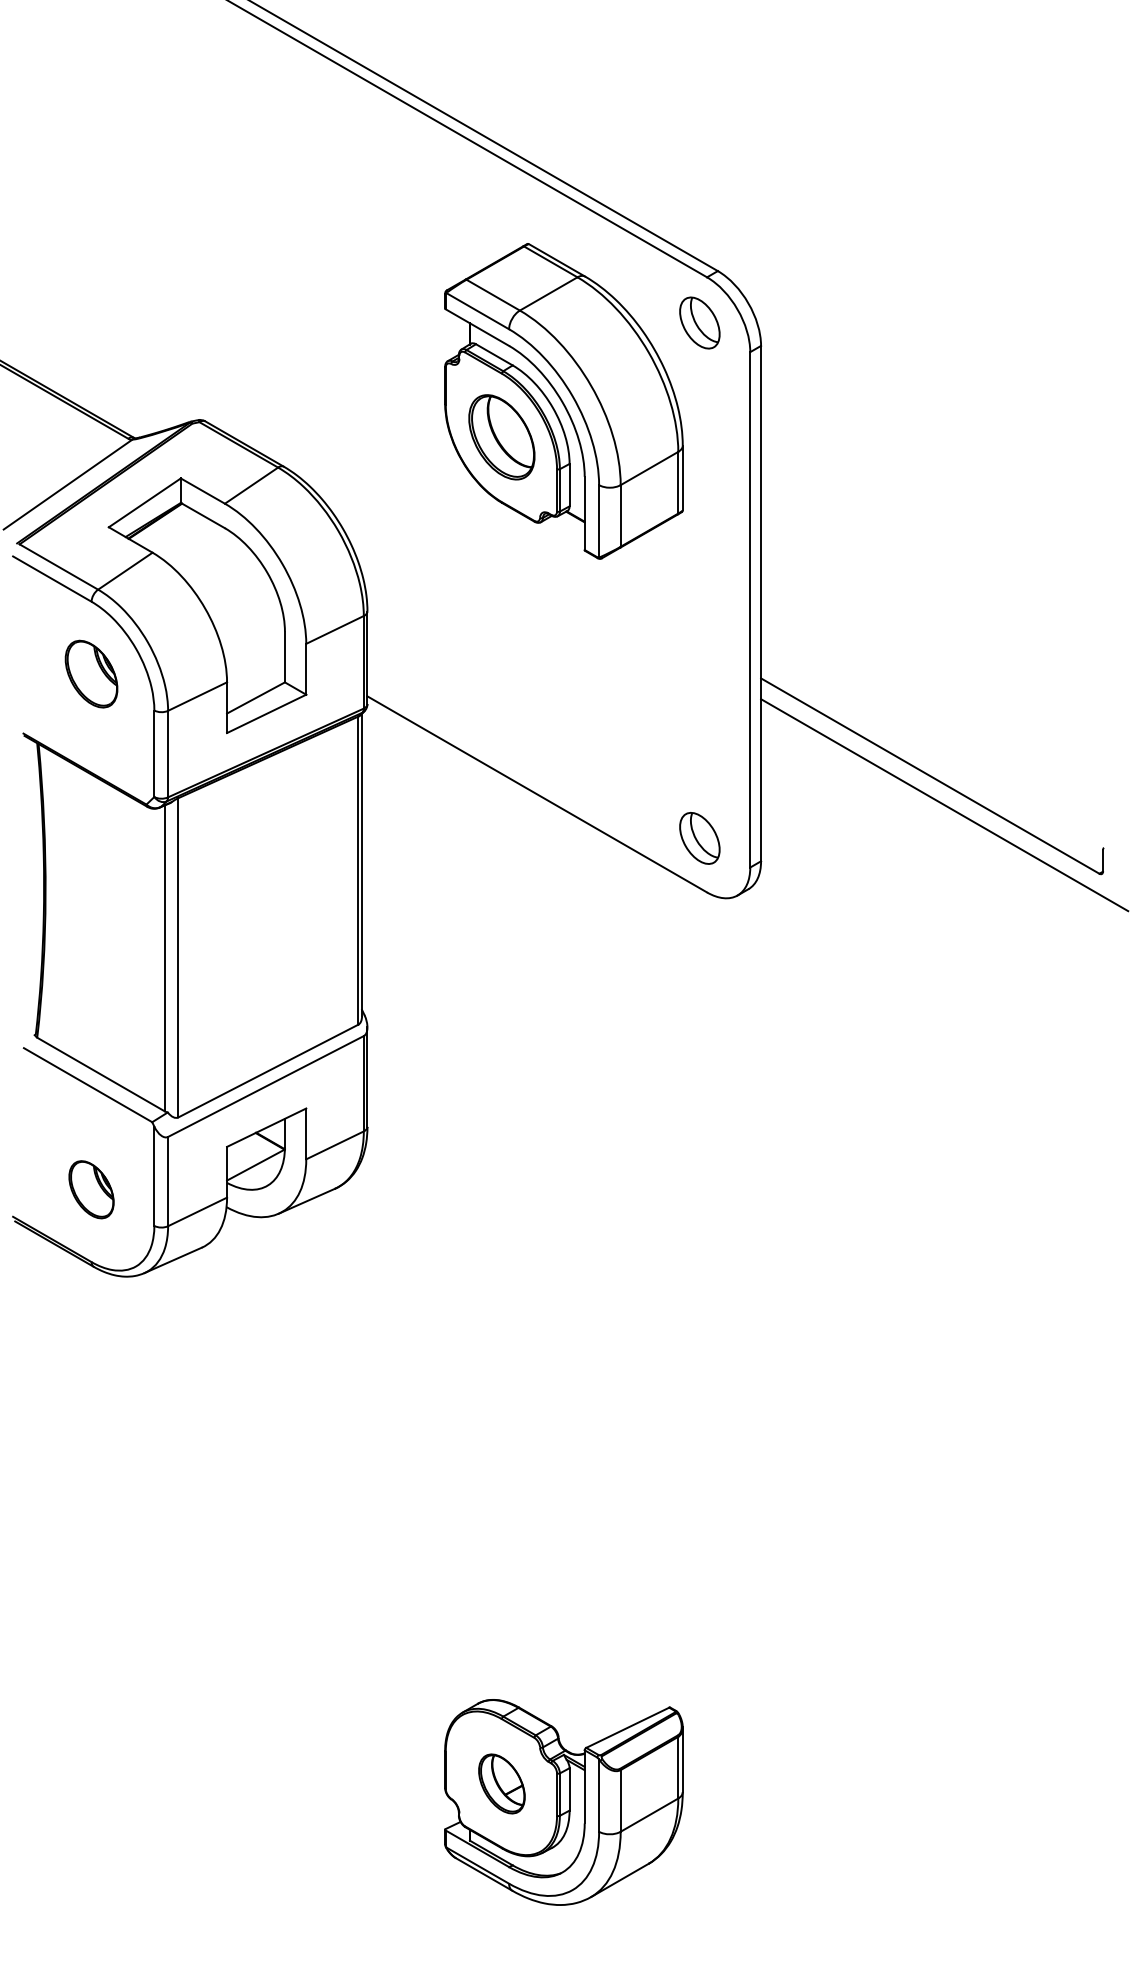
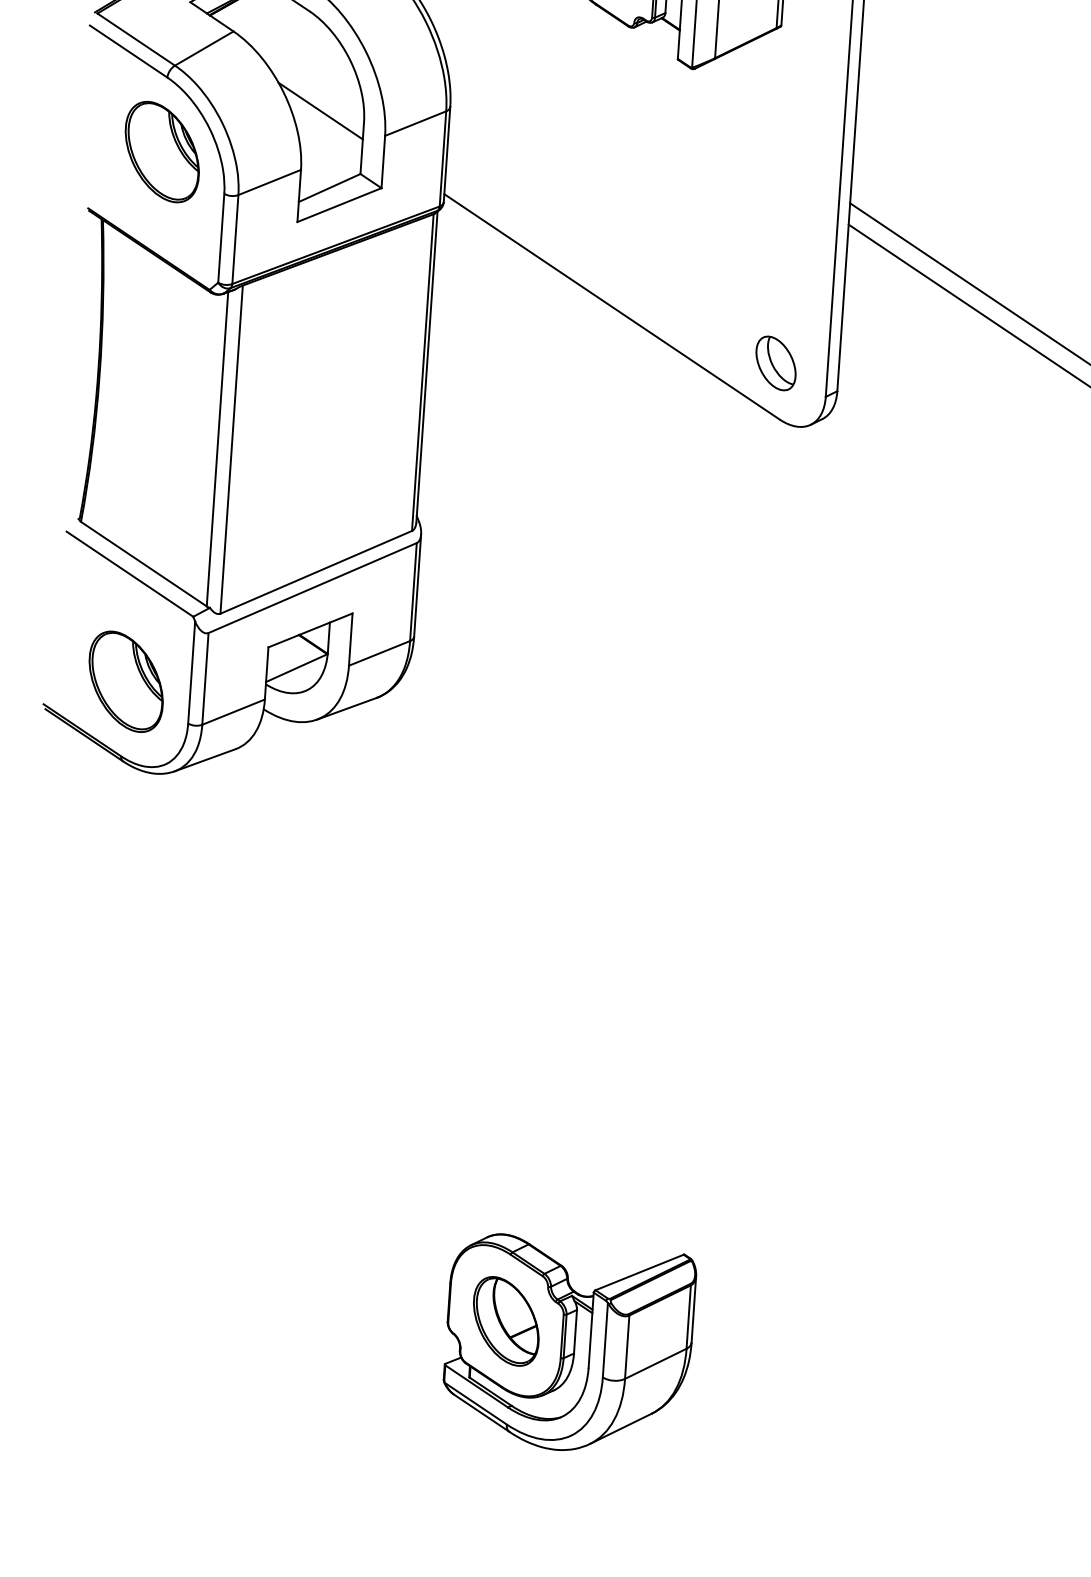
line: (241, 623) -> (319, 110), added
part: (91, 673) -> (162, 151), size x1.43
part: (91, 1189) -> (126, 681), size x1.67
part: (501, 1783) -> (505, 1320), size x1.43

